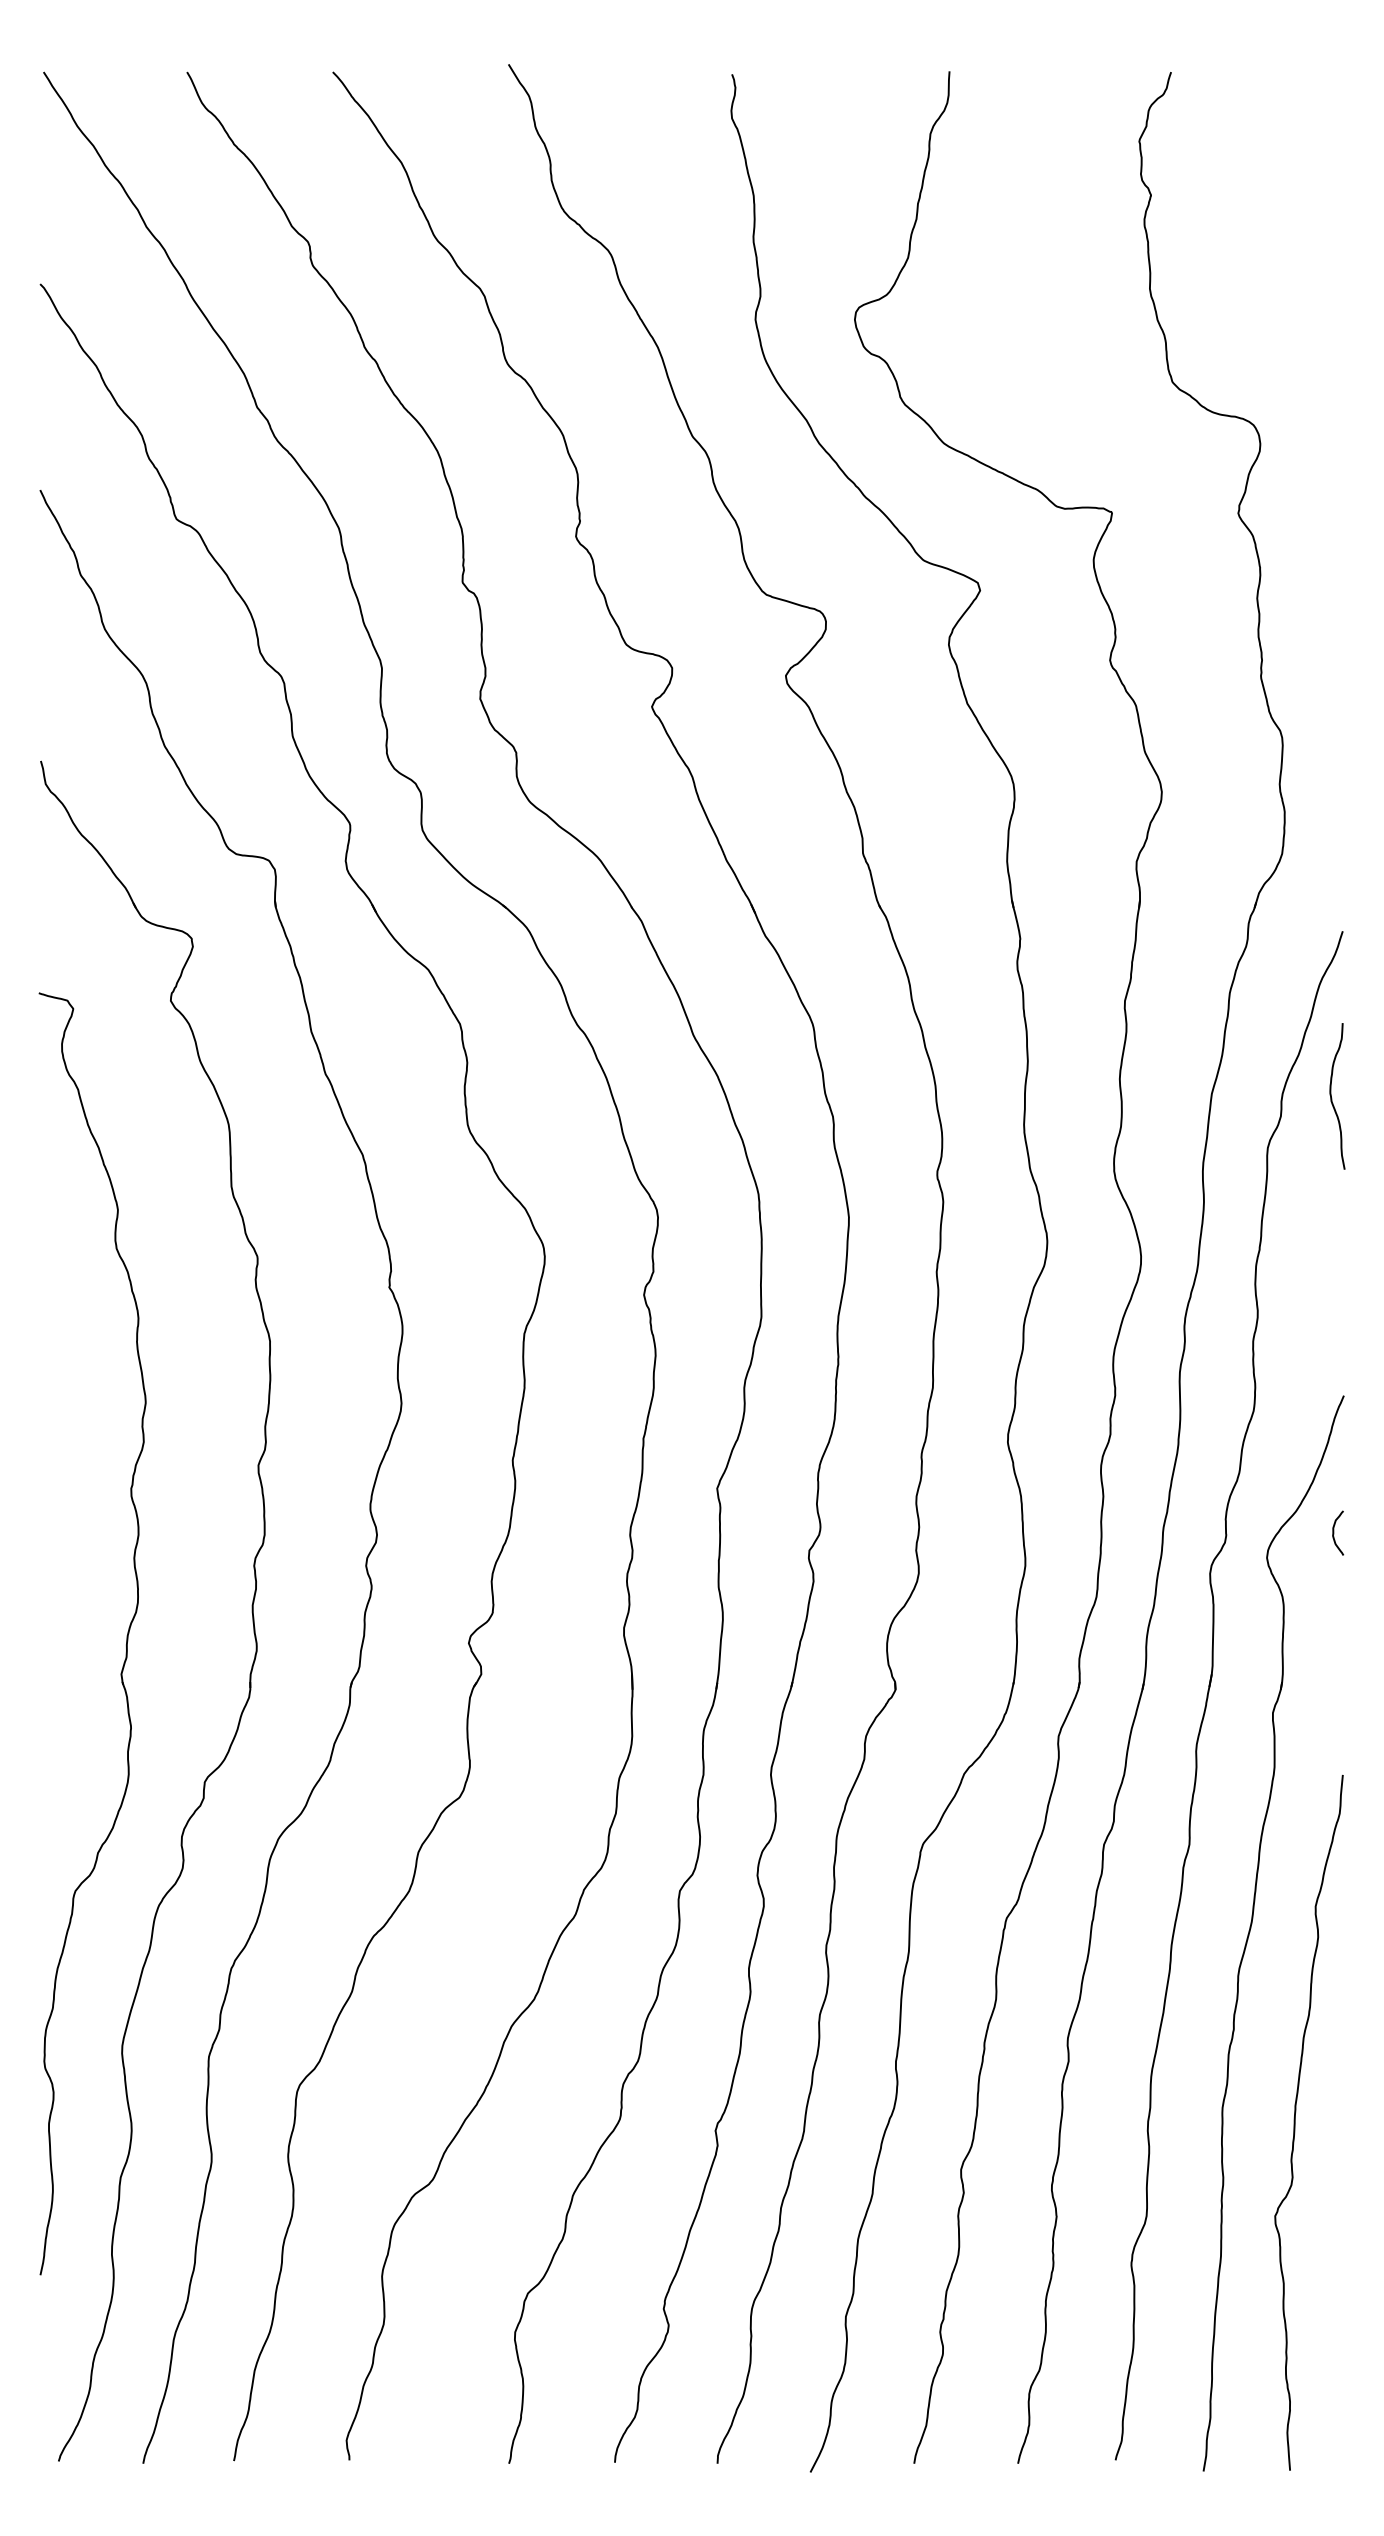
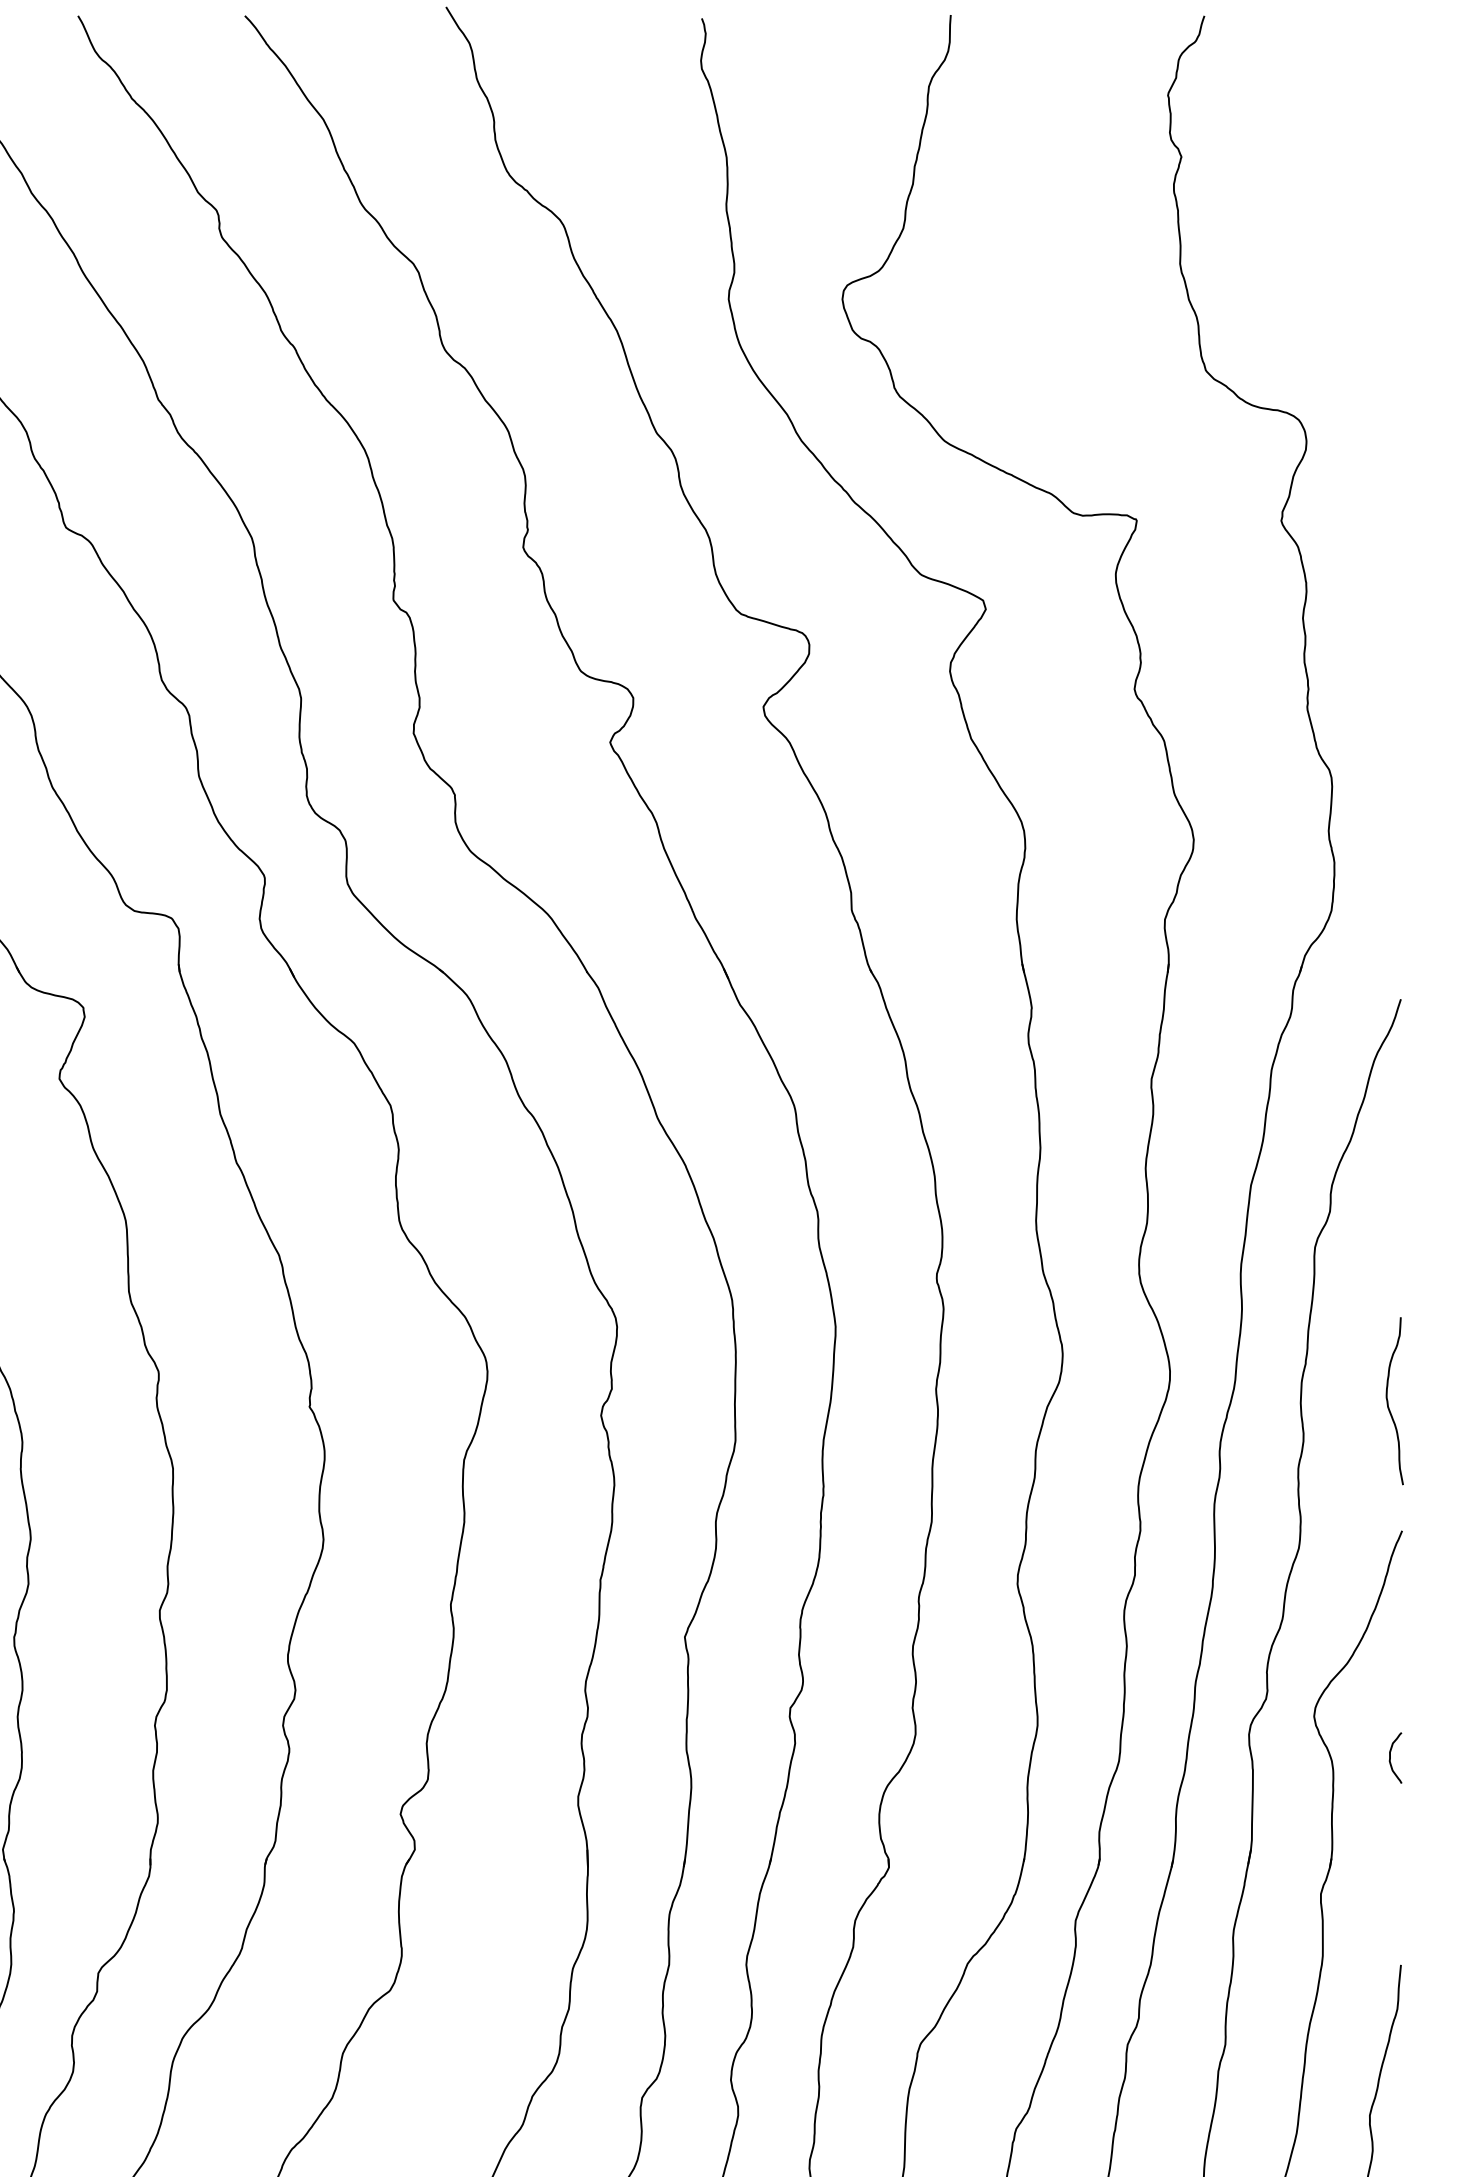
curve: (1332, 1098) -> (1389, 1403), moved
curve: (1334, 1532) -> (1391, 1757), moved

